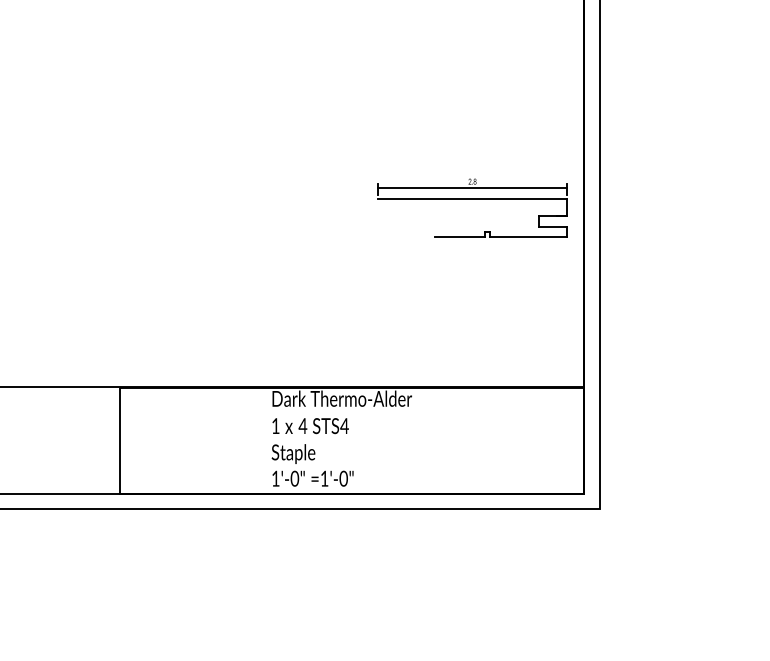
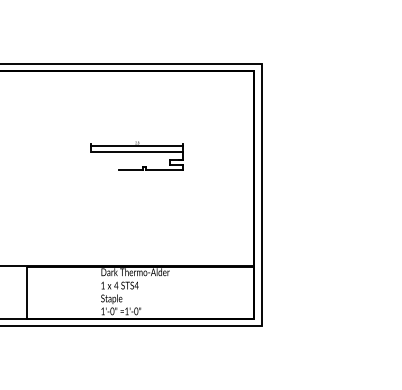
part: (470, 207) -> (136, 155), moved

